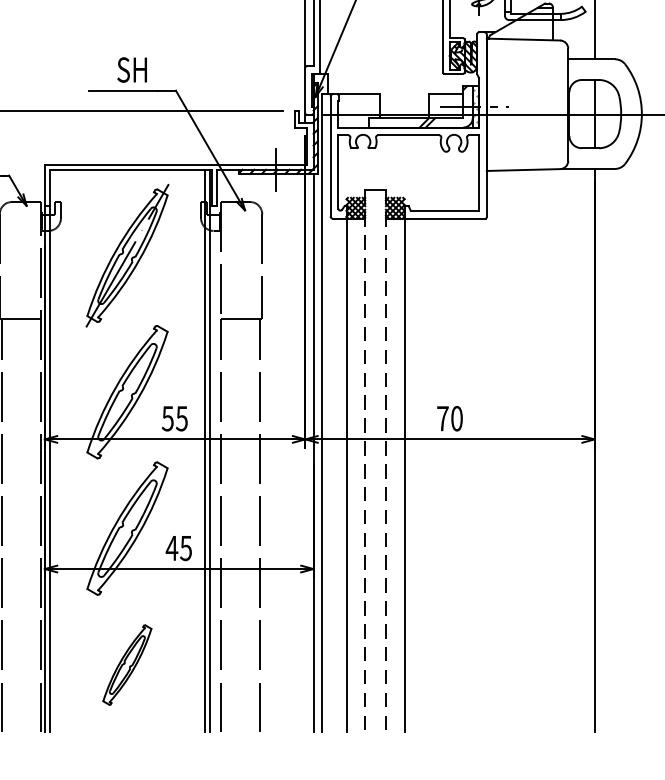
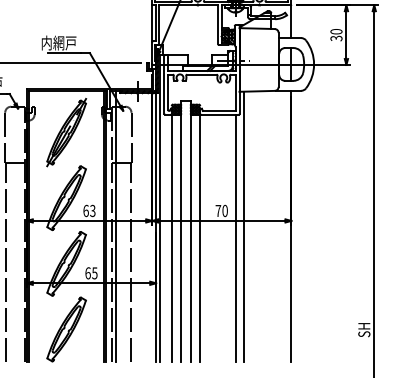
text: (110, 68) -> (58, 42), SH -> 内網戸
text: (175, 417) -> (89, 210), 55 -> 63
line: (231, 450) -> (116, 226), added
line: (495, 450) -> (243, 226), added
line: (366, 461) -> (181, 231), dashed -> solid
line: (384, 461) -> (190, 231), dashed -> solid
line: (478, 473) -> (235, 237), added
text: (172, 548) -> (88, 273), 45 -> 65
part: (127, 665) -> (66, 329), size x1.67

